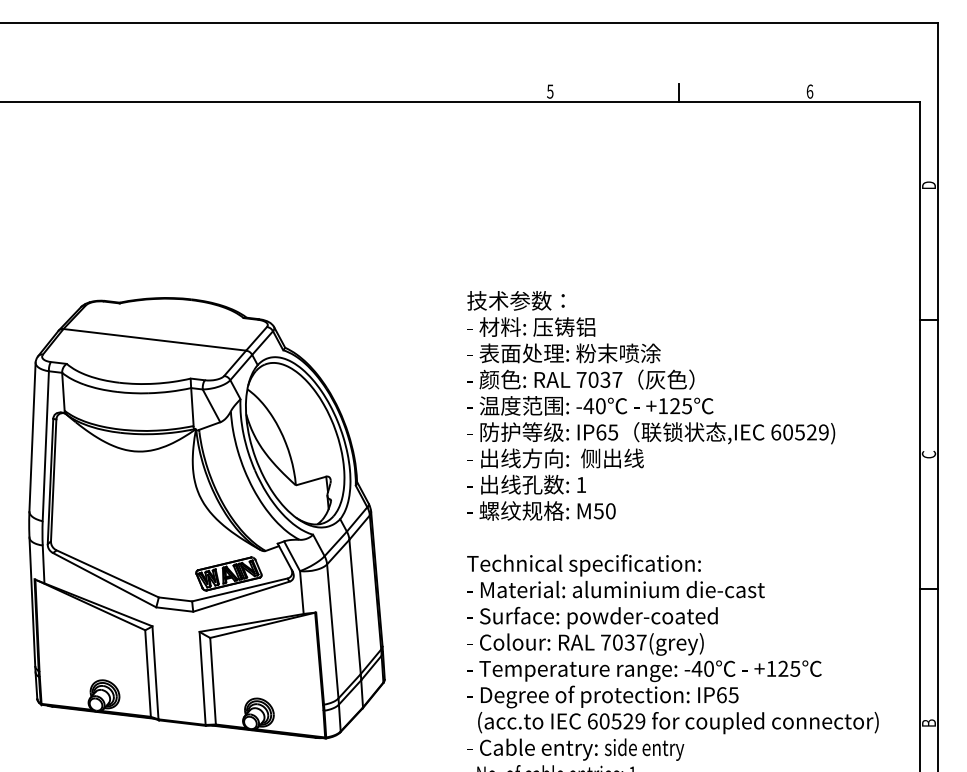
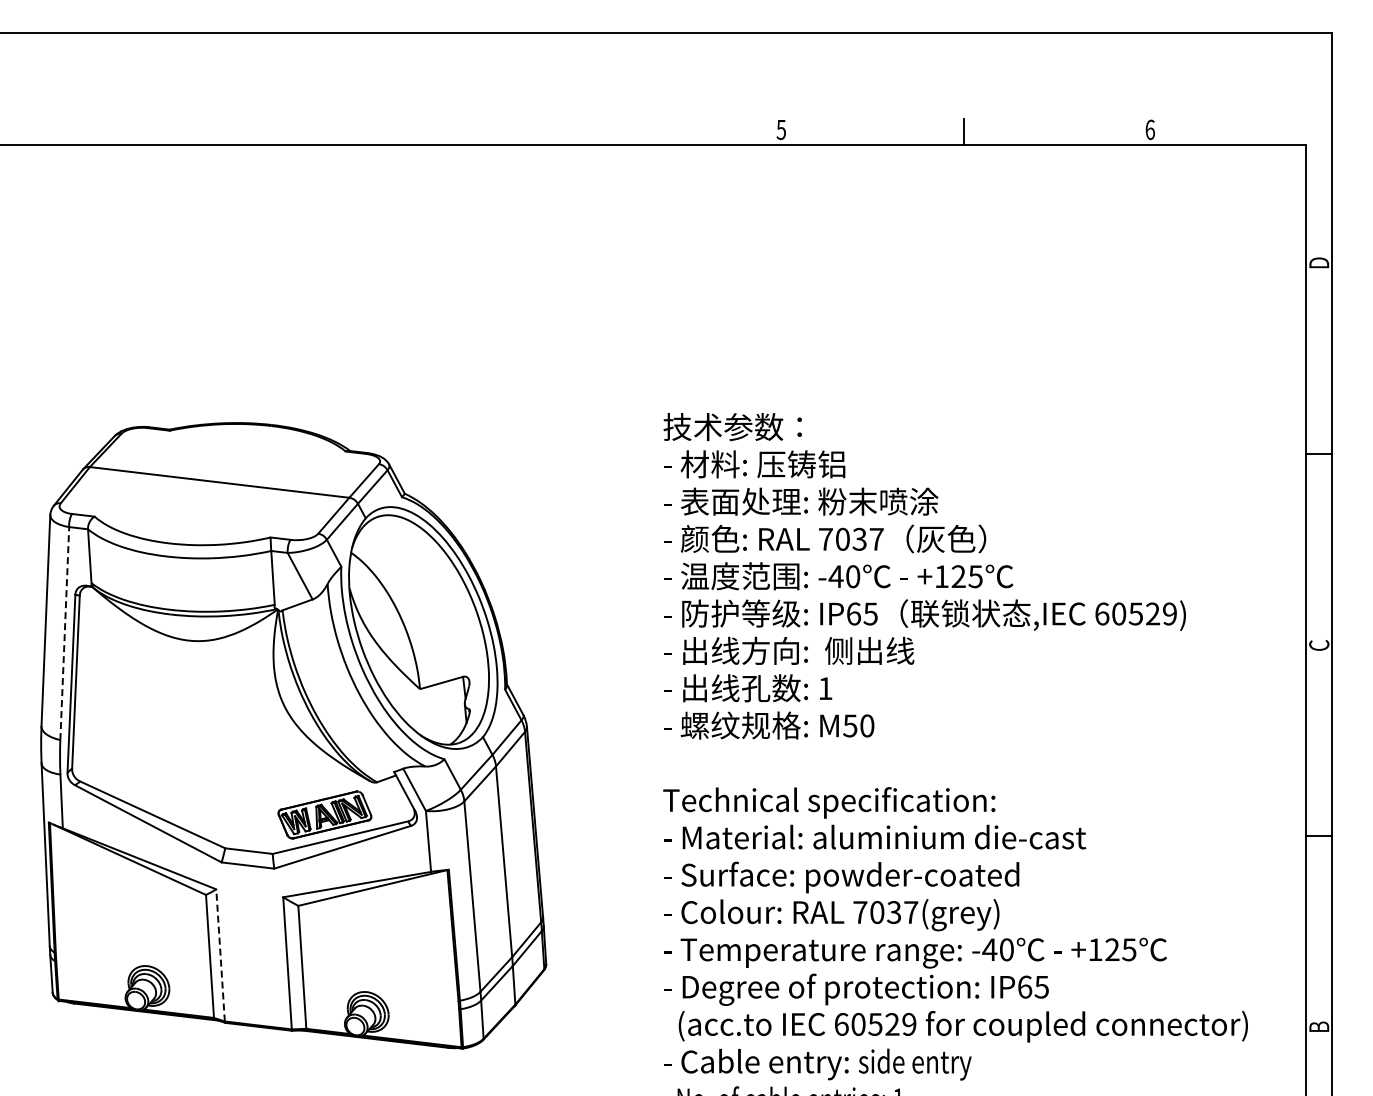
line: (45, 446) -> (64, 633), solid -> dashed
line: (155, 672) -> (220, 954), solid -> dashed

